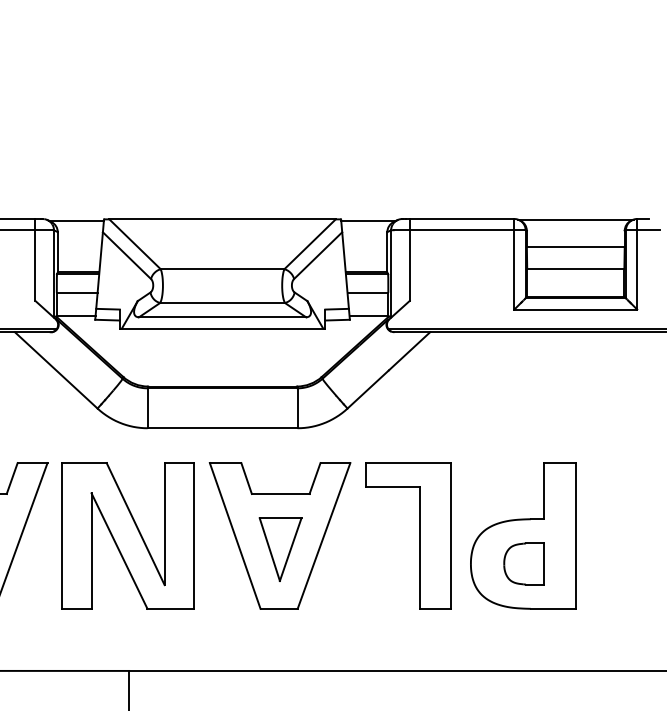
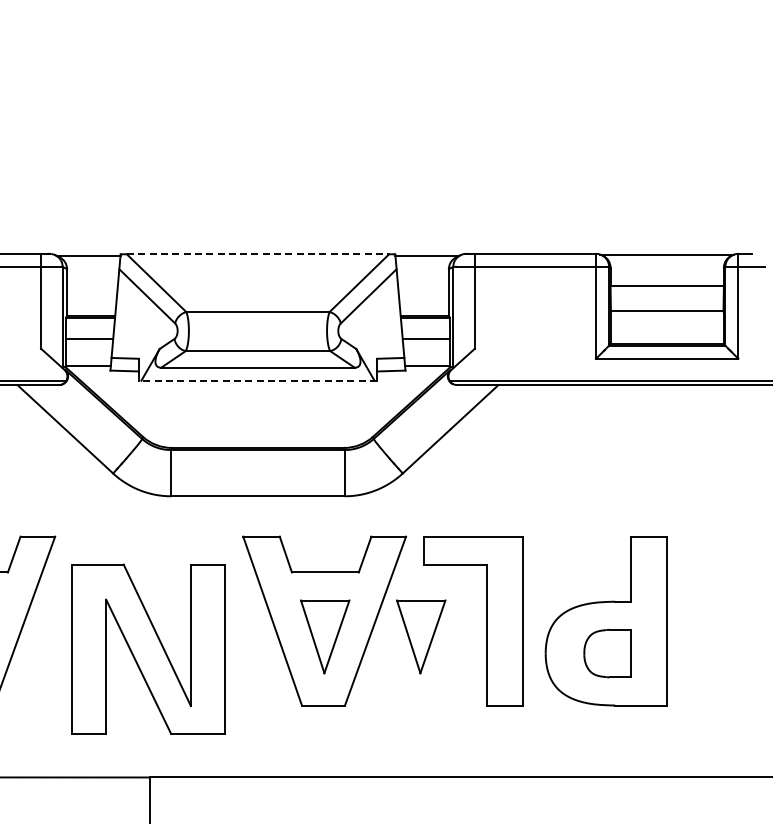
line: (223, 219) -> (258, 254), solid -> dashed
line: (222, 328) -> (257, 380), solid -> dashed
part: (128, 535) -> (148, 648), moved
part: (363, 549) -> (421, 636), added

